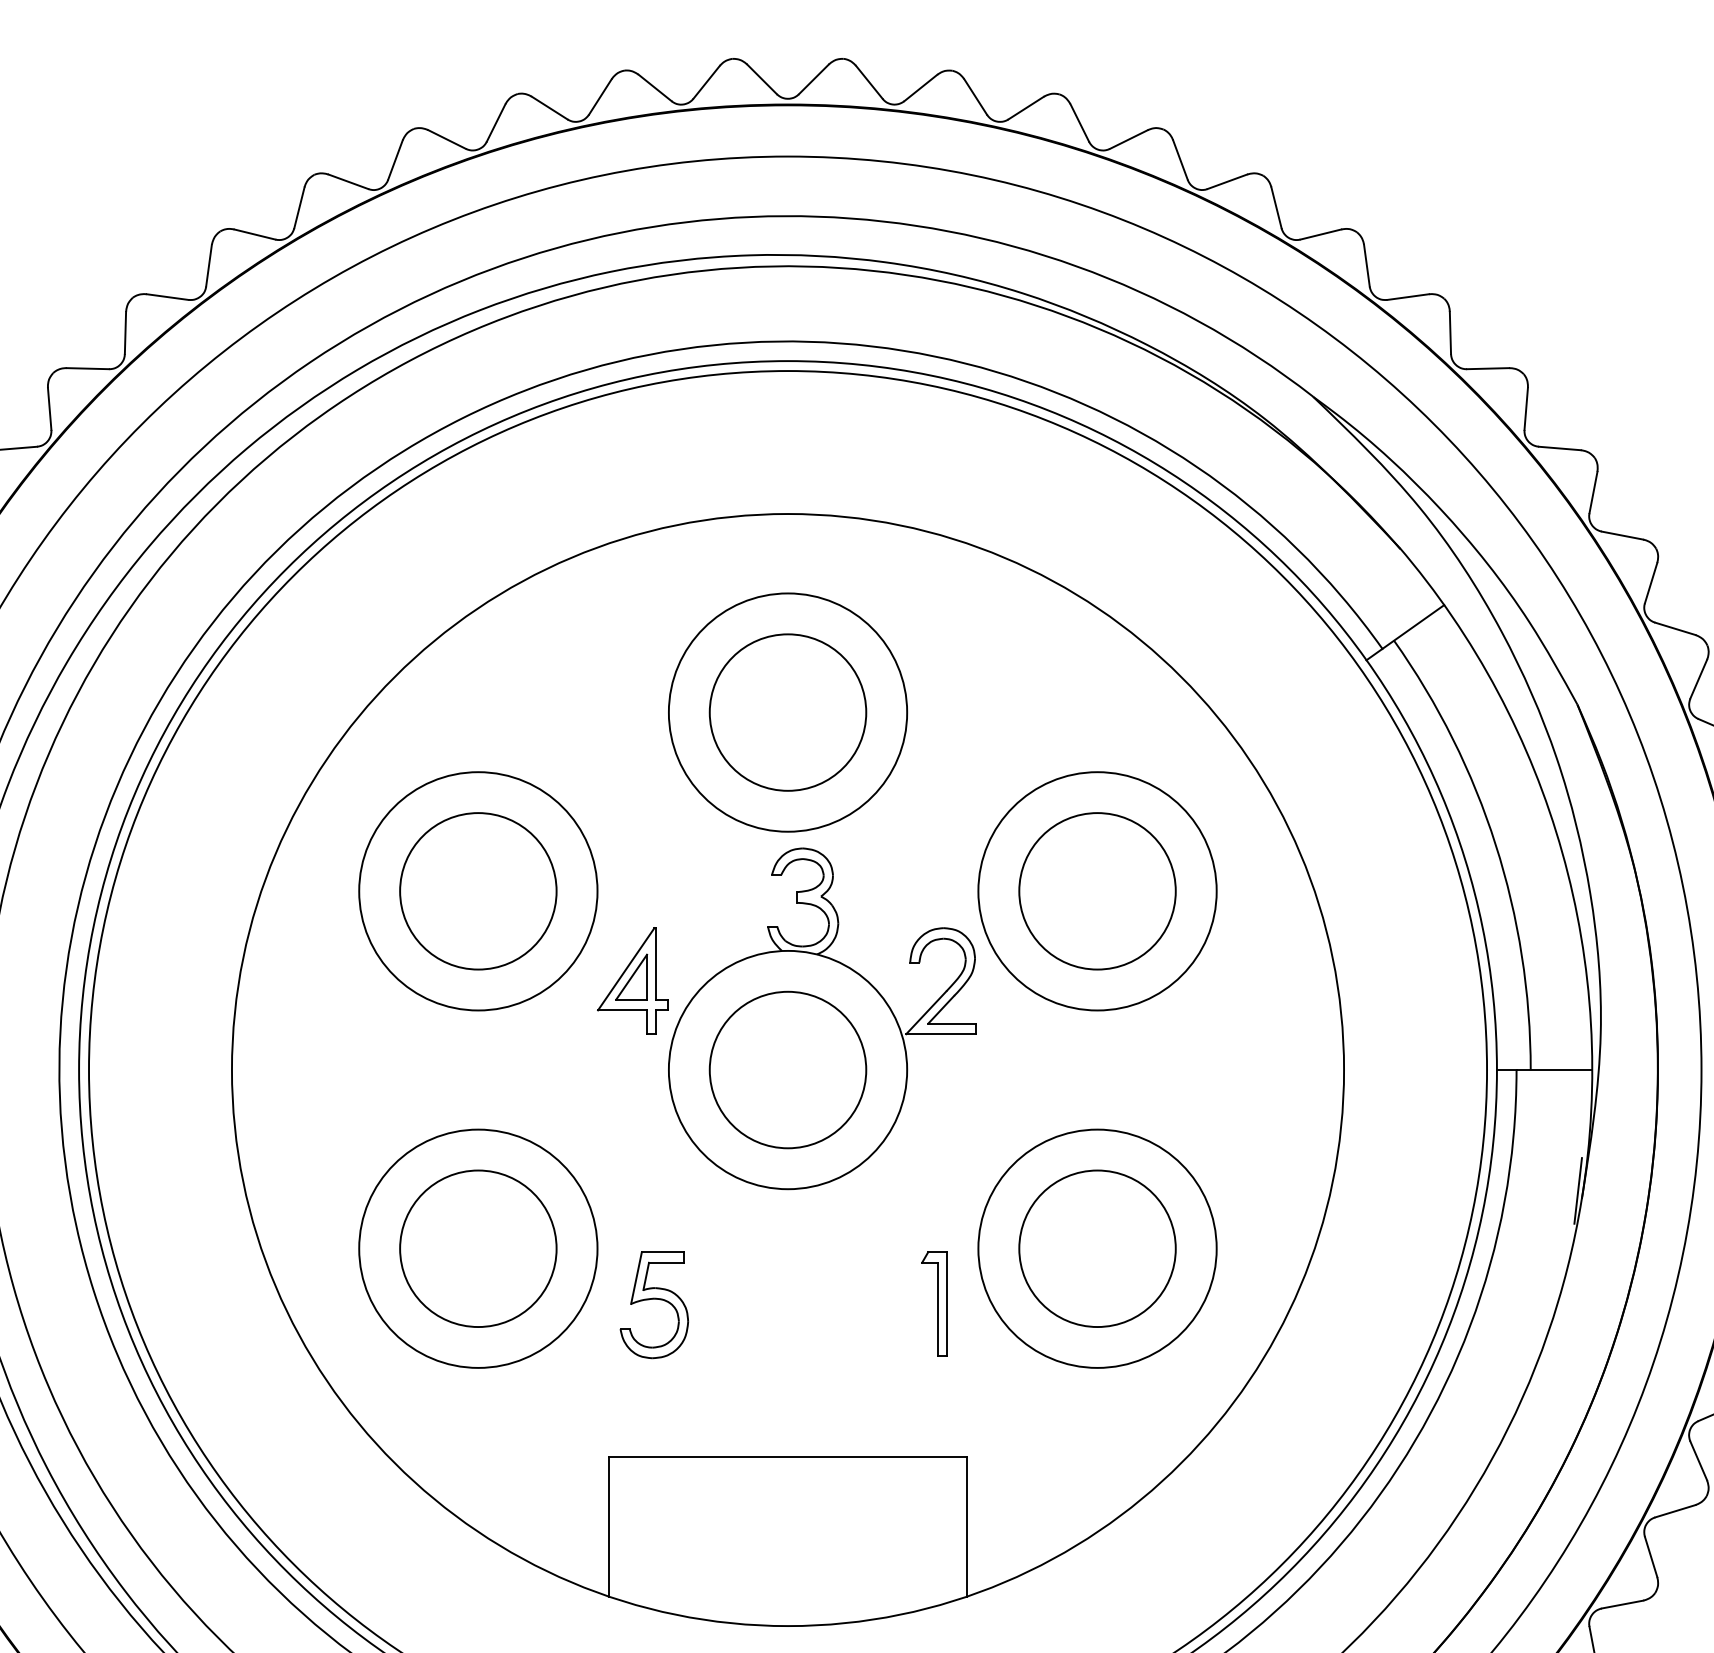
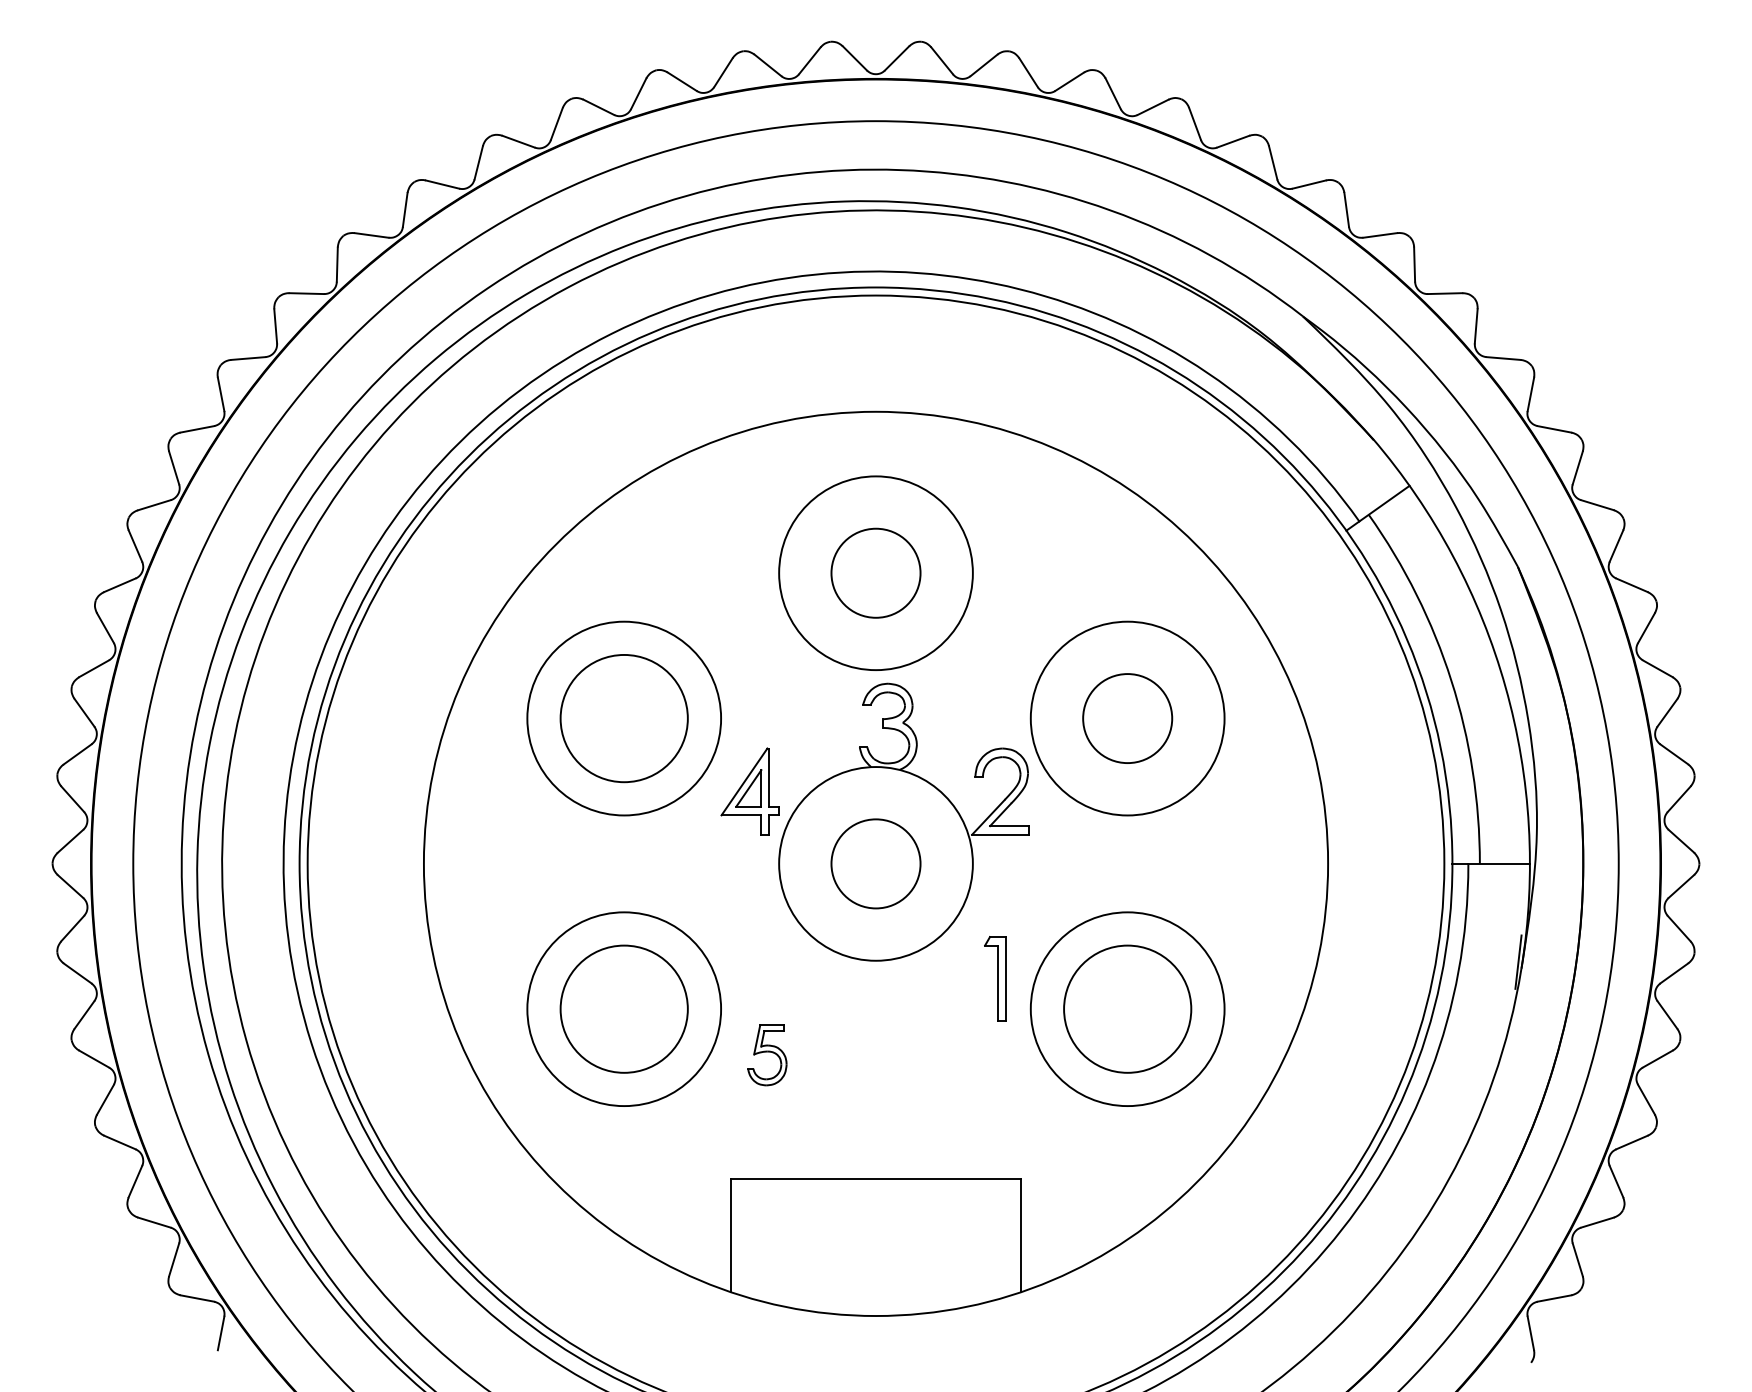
circle: (787, 711) -> (875, 572), size x0.7
circle: (1097, 891) -> (1127, 718), size x0.7
circle: (787, 1069) -> (875, 863), size x0.7
part: (934, 1303) -> (995, 978), moved
part: (654, 1305) -> (767, 1055), size x0.7

